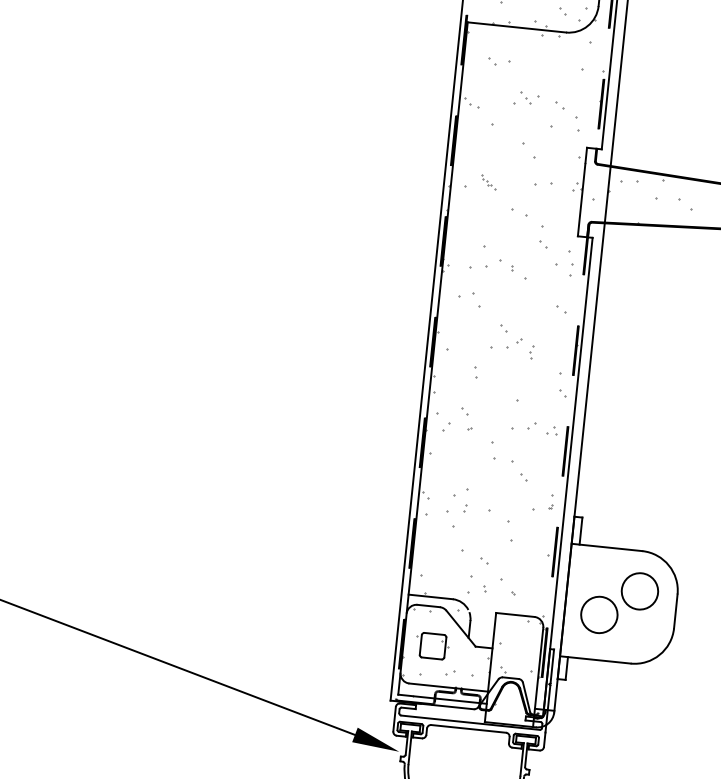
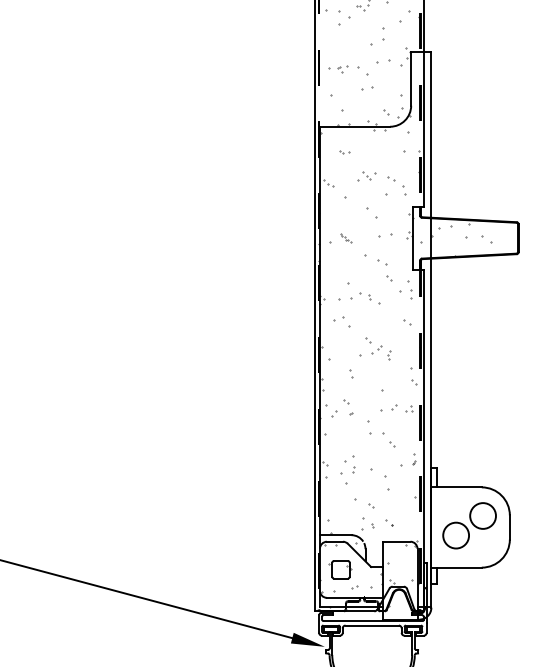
part: (498, 61) -> (344, 152), size x0.62
part: (535, 221) -> (382, 262), size x0.62
part: (507, 586) -> (389, 522), size x0.62

